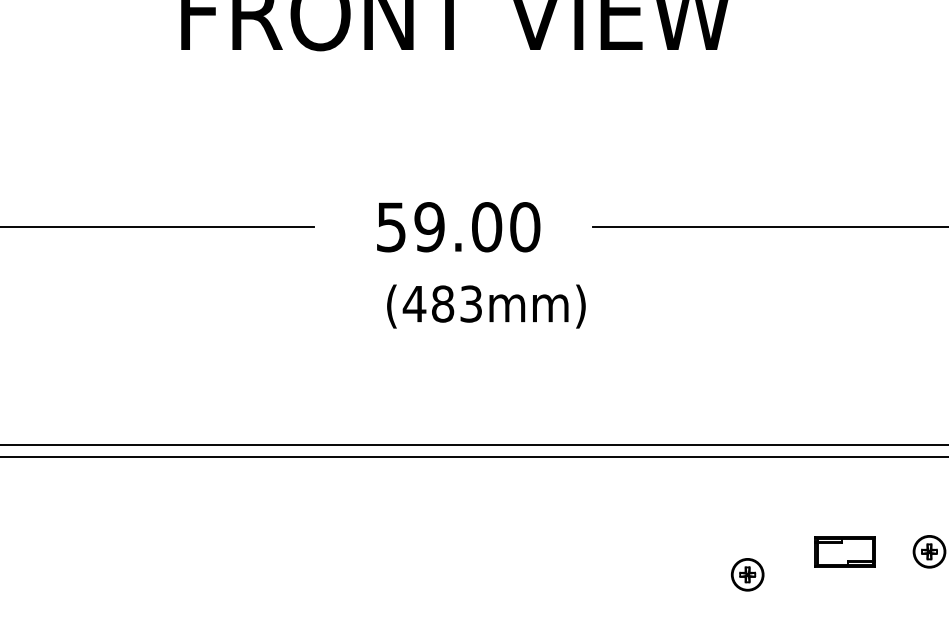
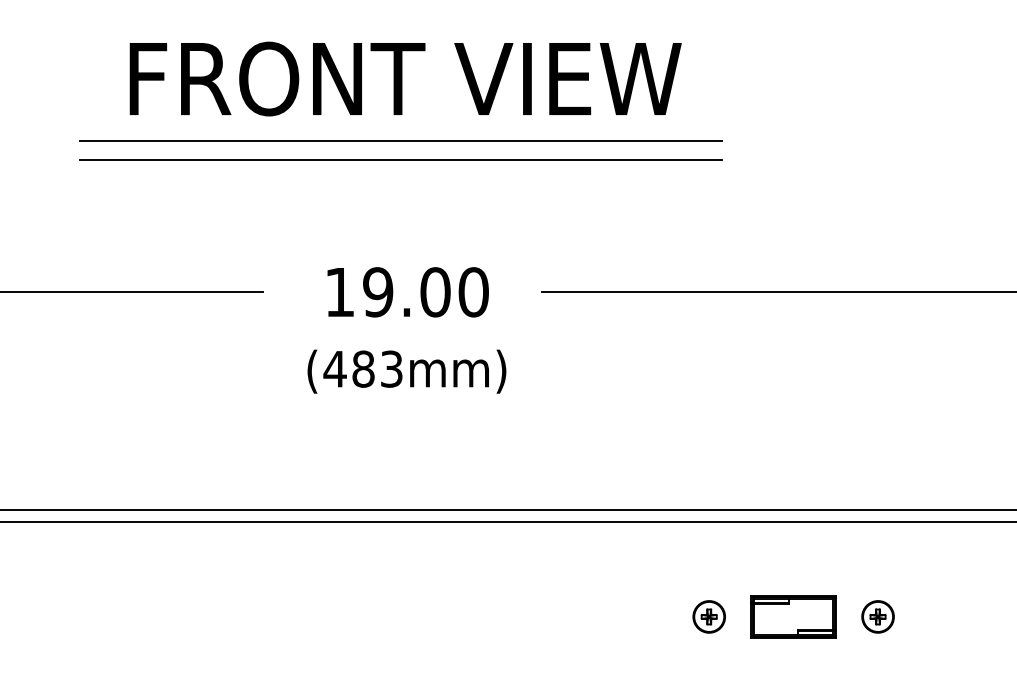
line: (451, 75) -> (400, 140), added
line: (451, 94) -> (400, 159), added
text: (390, 227) -> (339, 292), 59.00 -> 19.00
text: (485, 306) -> (406, 371), moved
part: (844, 551) -> (793, 616), size x1.43
part: (746, 574) -> (708, 616), moved

